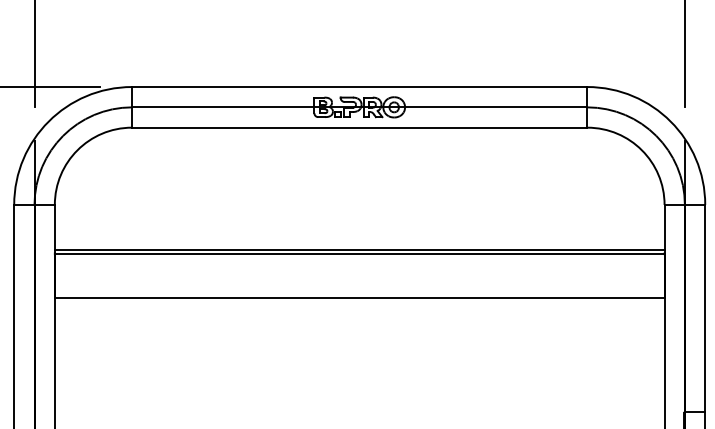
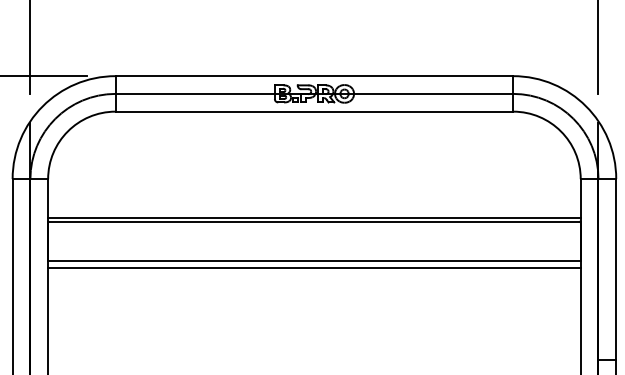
line: (359, 306) -> (314, 267), added

